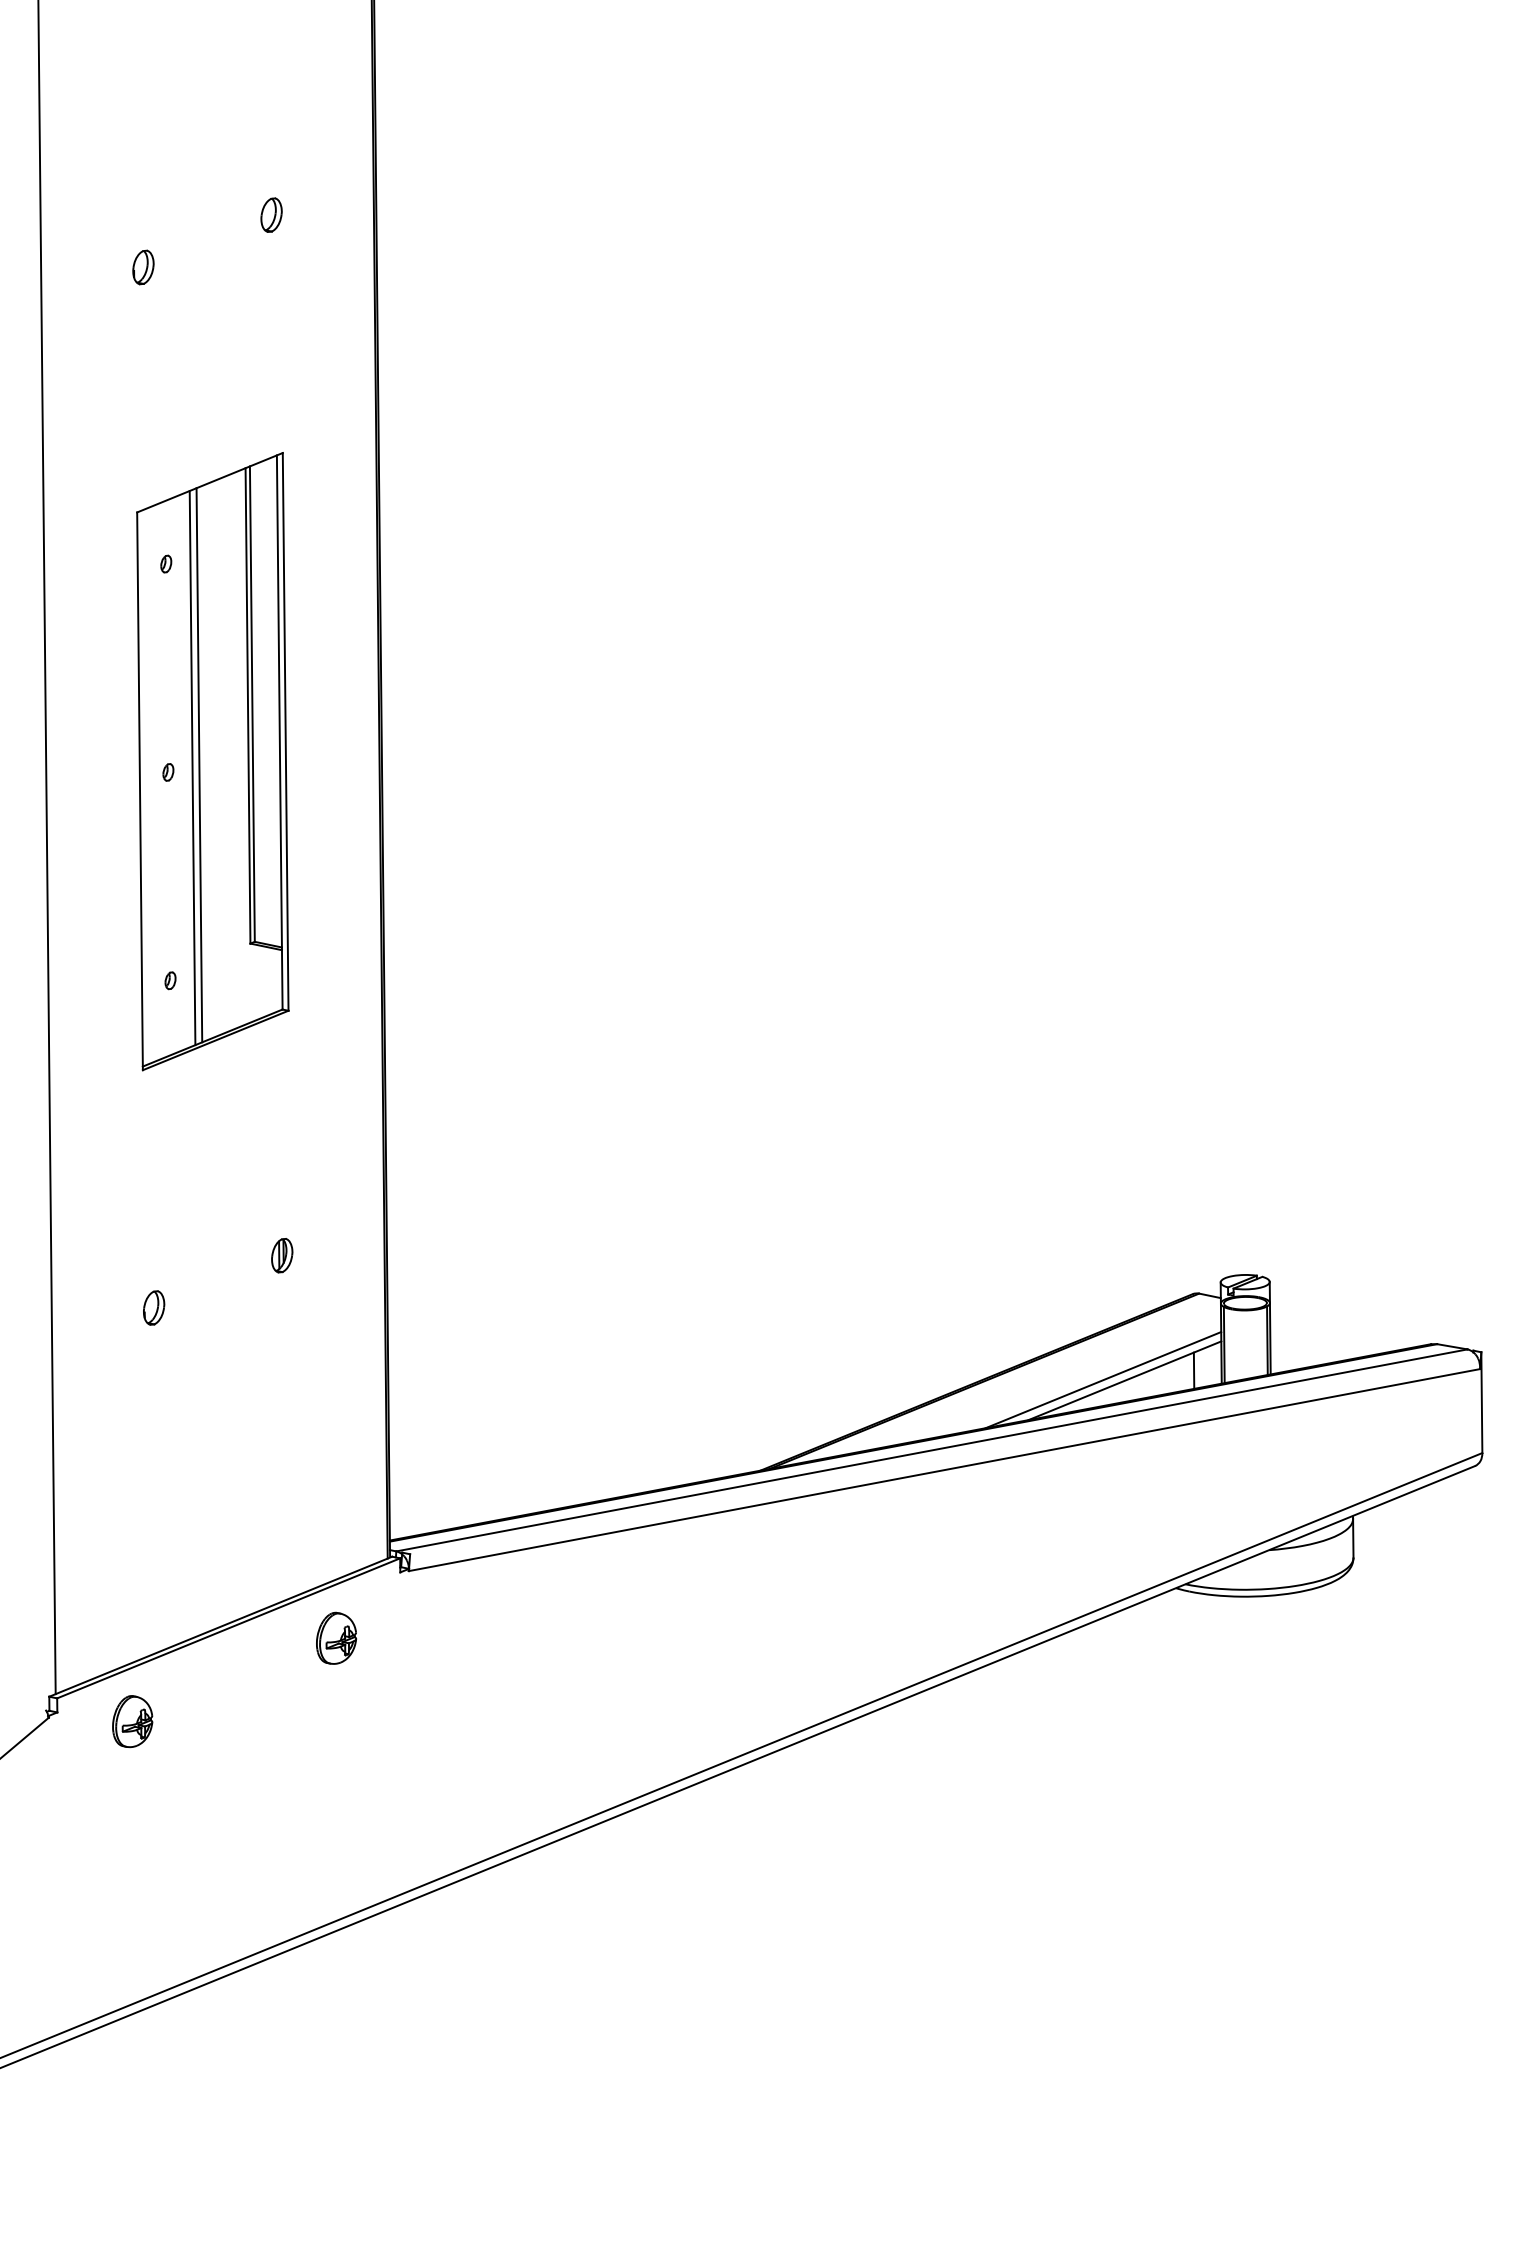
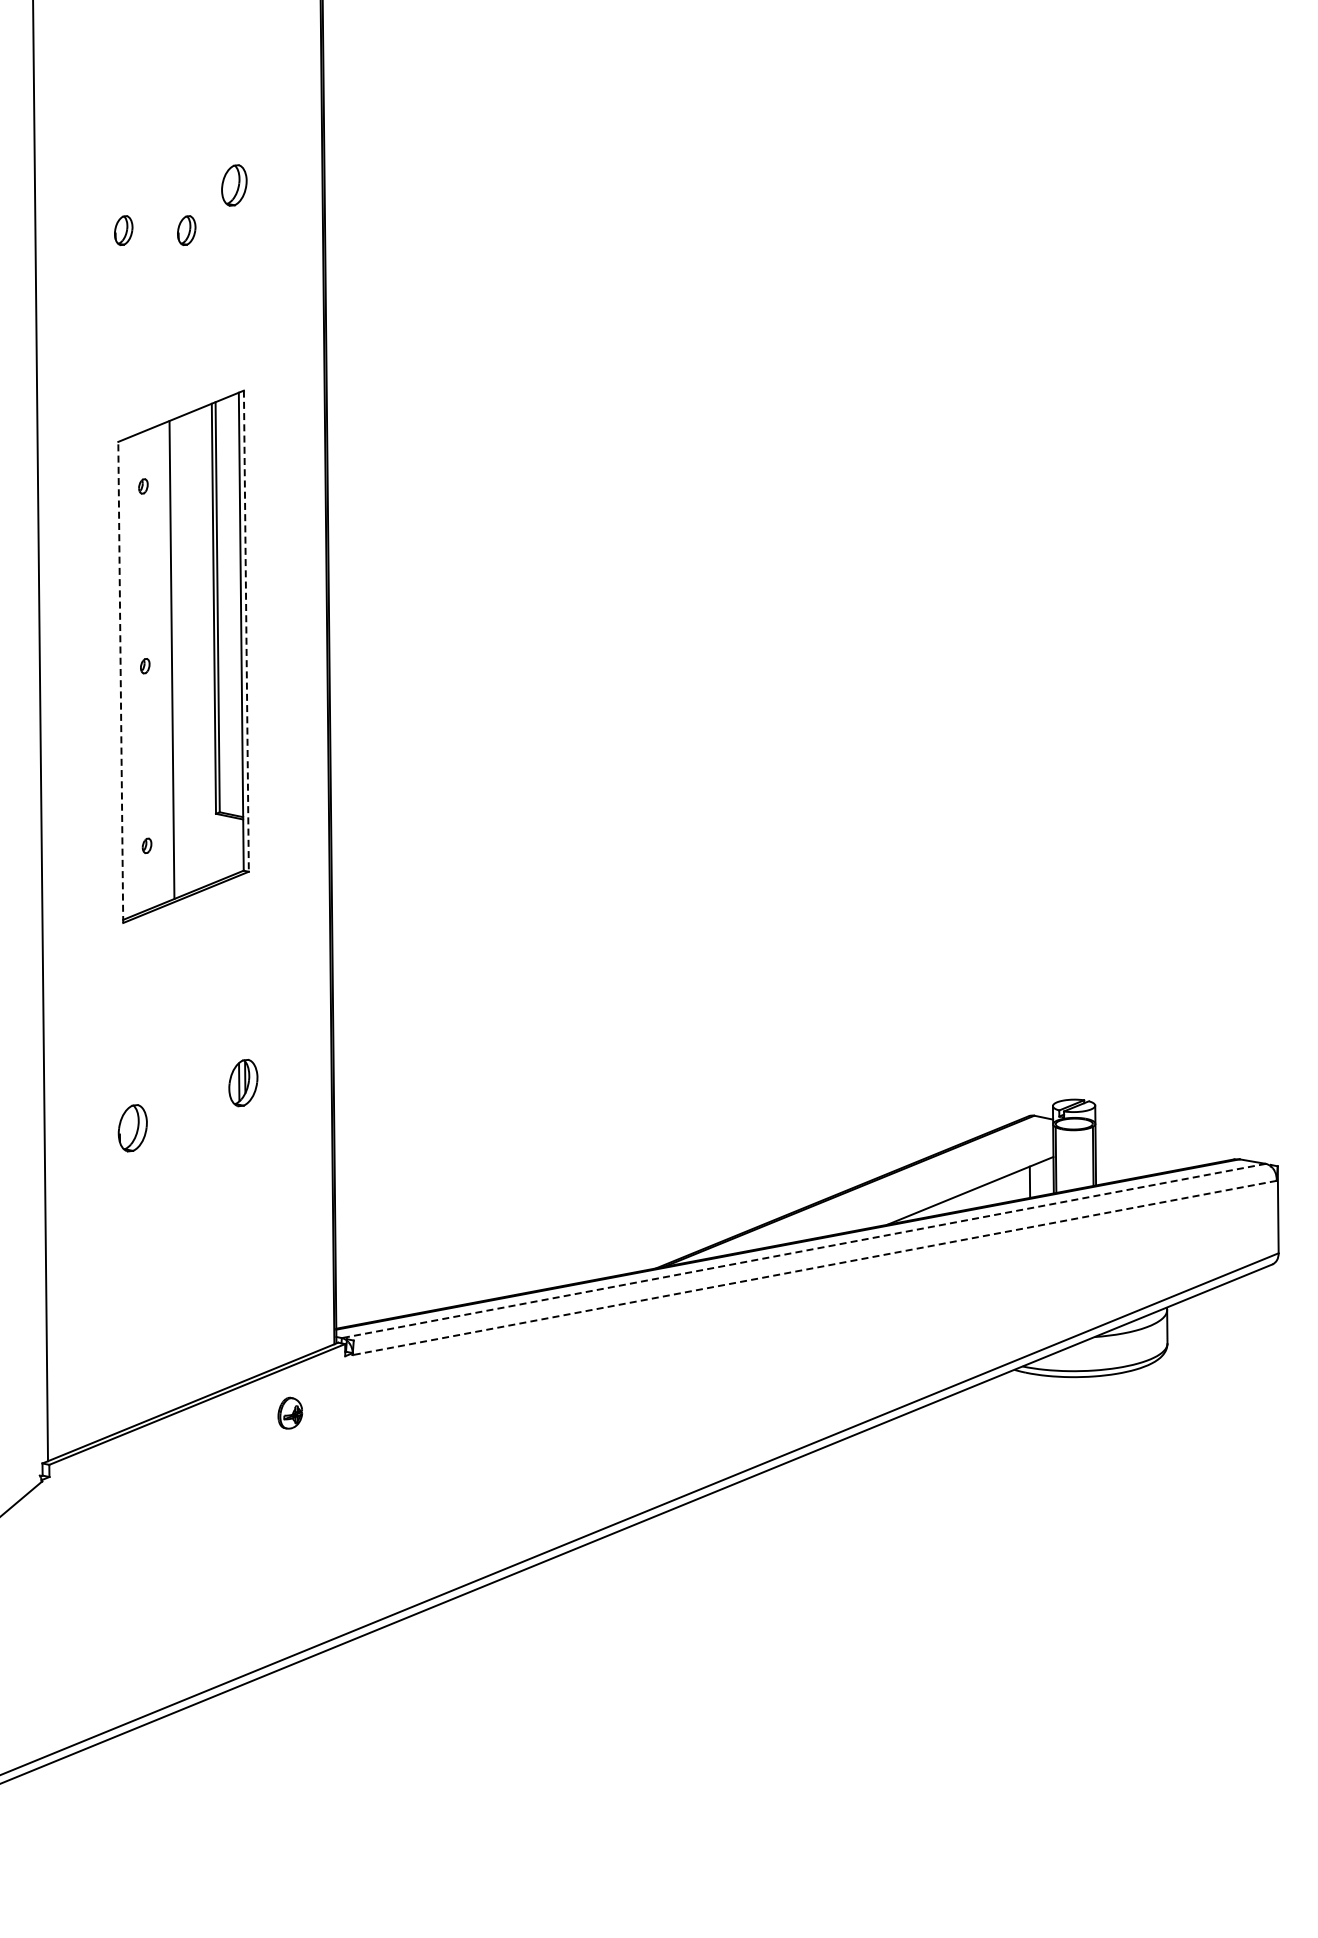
part: (270, 215) -> (233, 185), size x1.4
part: (216, 267) -> (186, 230), added
line: (285, 732) -> (246, 631), solid -> dashed
line: (191, 768) -> (165, 662), removed
line: (139, 791) -> (120, 682), solid -> dashed
part: (282, 1255) -> (243, 1082), size x1.6
part: (153, 1307) -> (132, 1127), size x1.6
line: (1103, 1379) -> (951, 1189), removed
line: (931, 1451) -> (803, 1251), solid -> dashed
line: (944, 1470) -> (814, 1268), solid -> dashed
part: (336, 1638) -> (290, 1413), size x0.7
part: (132, 1721) -> (114, 1484), removed

